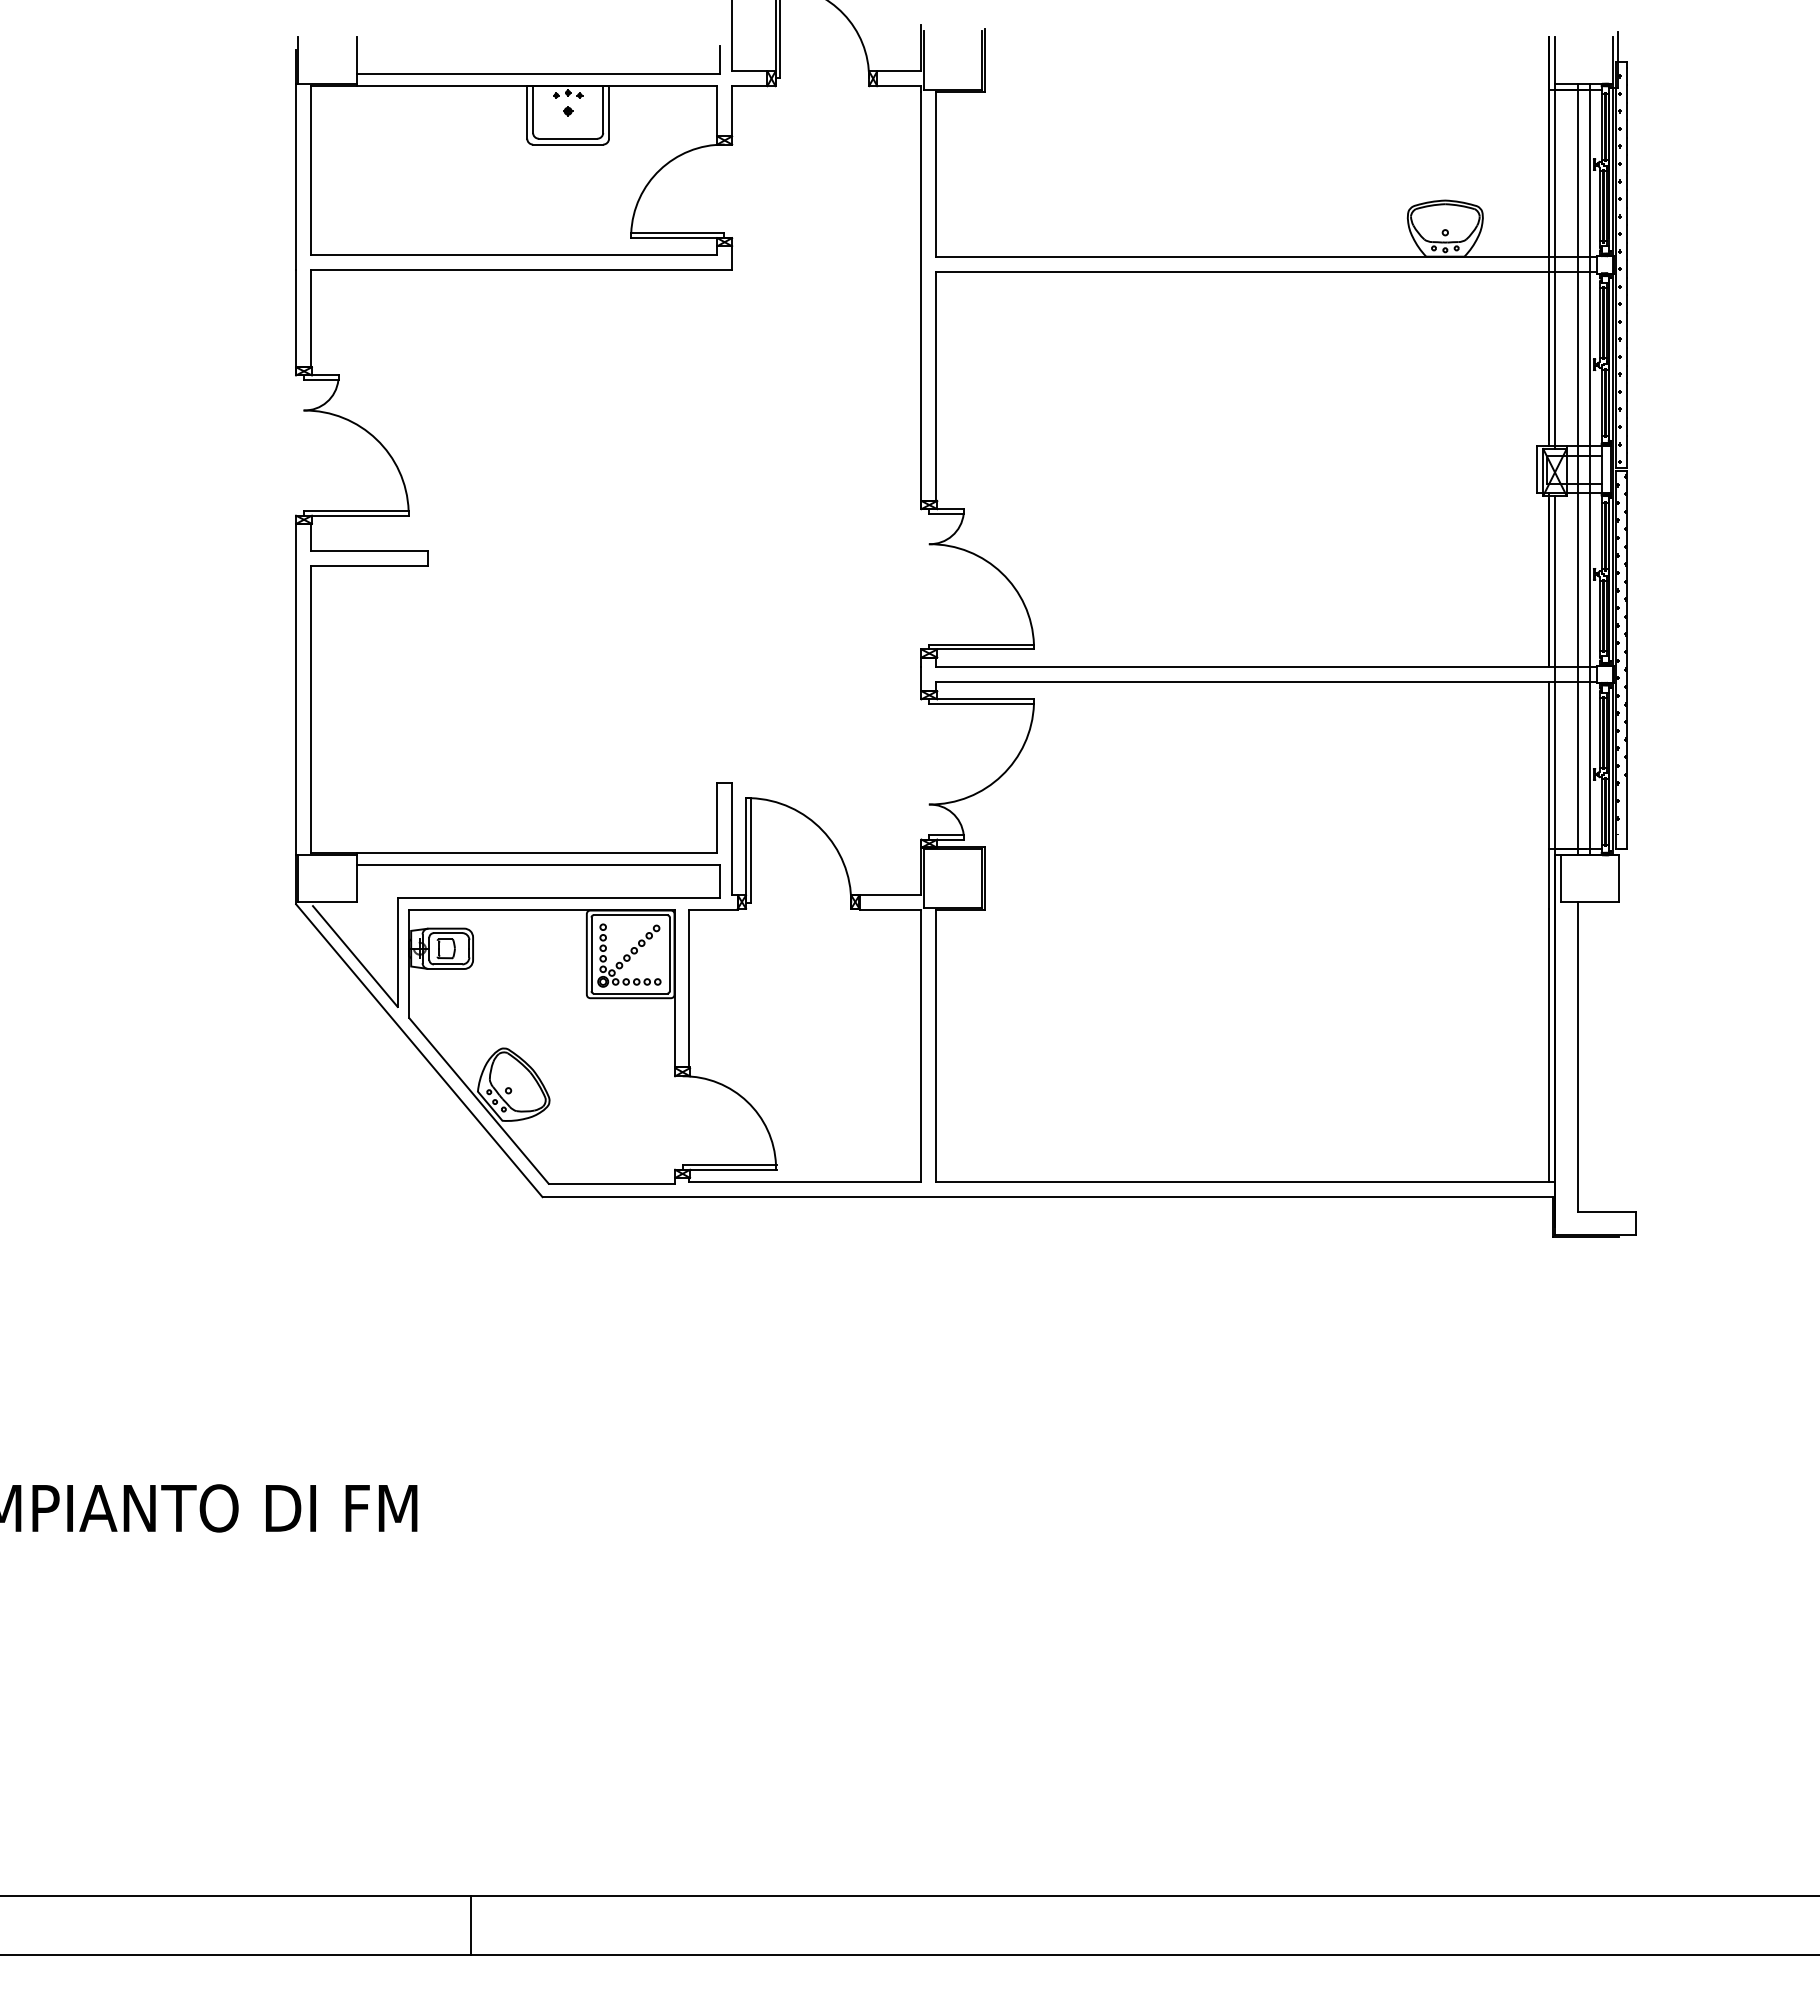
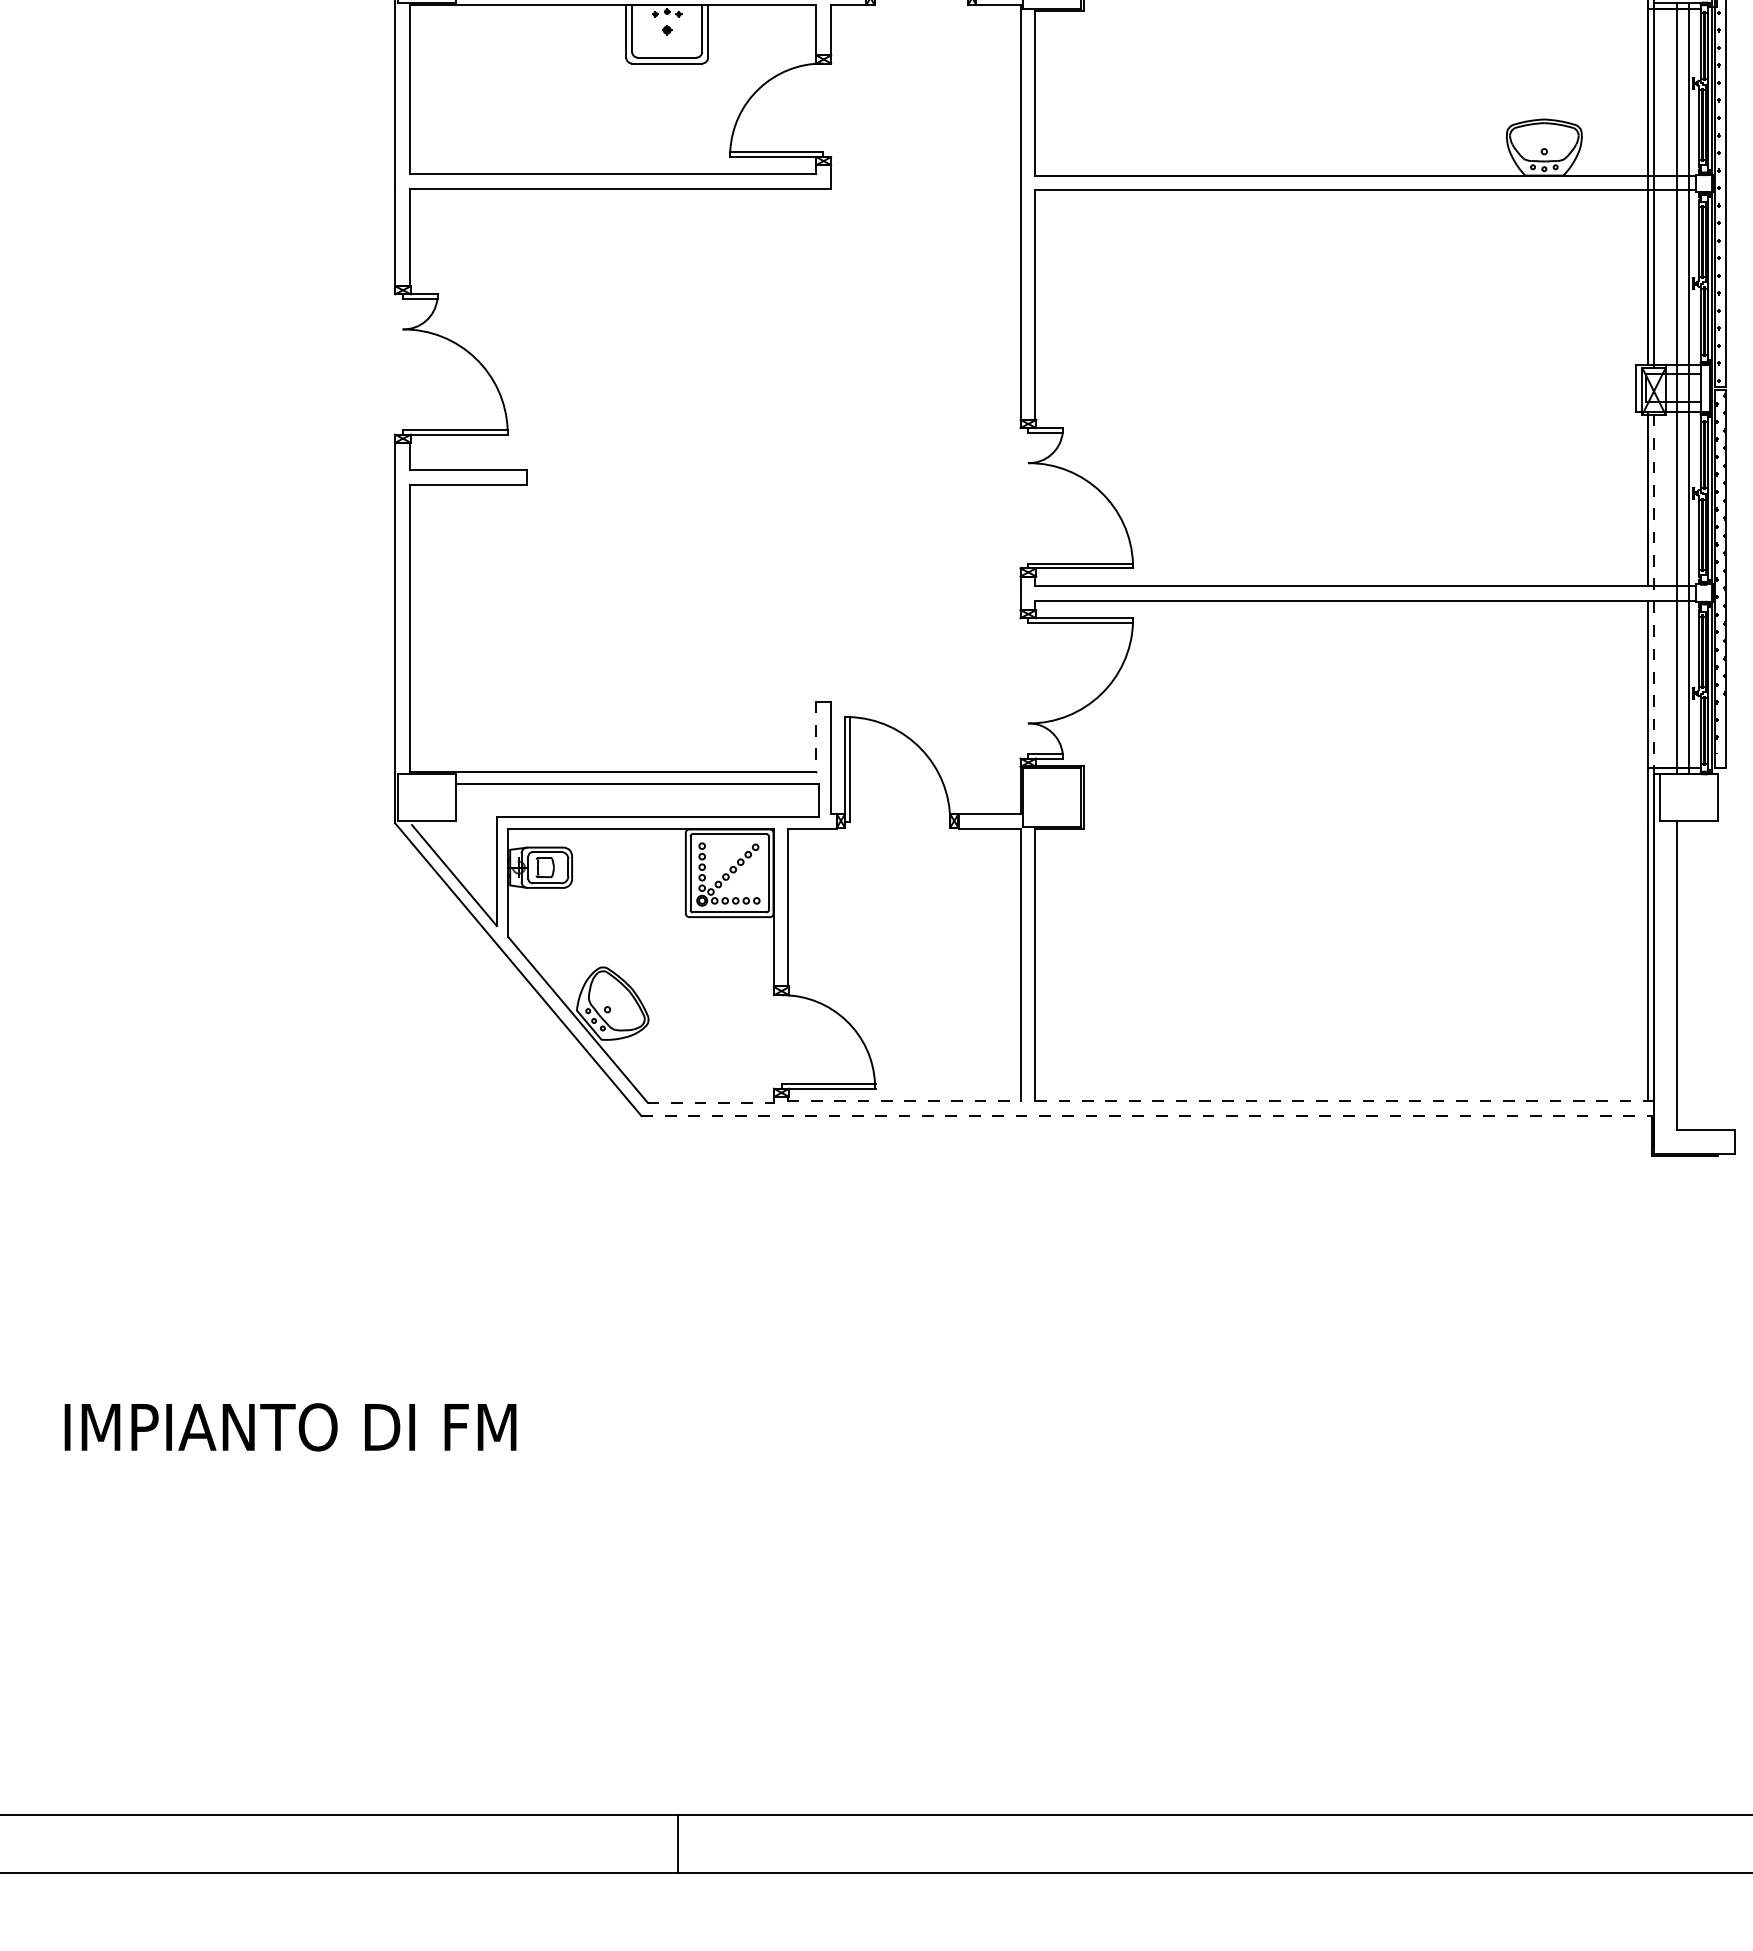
line: (1555, 699) -> (1654, 618), solid -> dashed
line: (717, 818) -> (816, 737), solid -> dashed
line: (805, 1182) -> (904, 1101), solid -> dashed
line: (1246, 1182) -> (1345, 1101), solid -> dashed
line: (612, 1183) -> (711, 1102), solid -> dashed
line: (1048, 1197) -> (1147, 1116), solid -> dashed
line: (471, 1925) -> (678, 1844), moved

